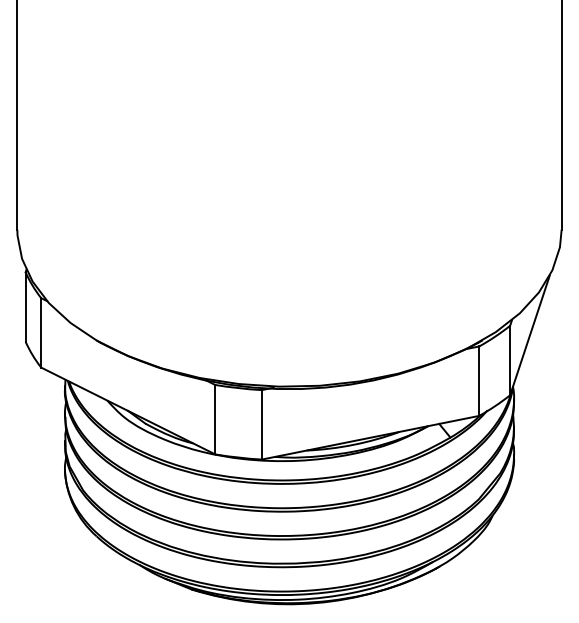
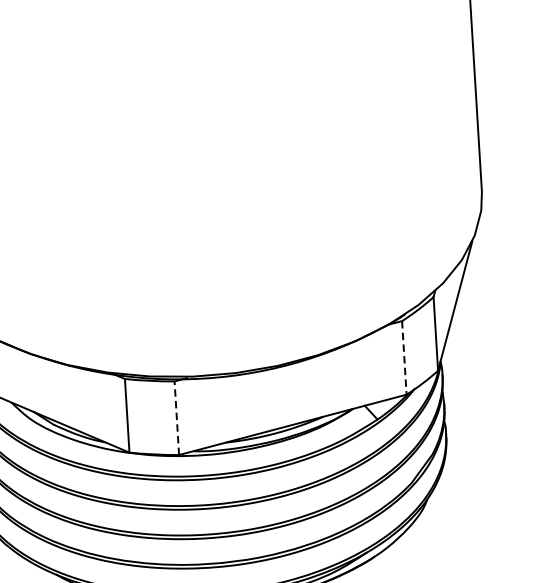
line: (479, 381) -> (404, 358), solid -> dashed
line: (261, 424) -> (176, 417), solid -> dashed

